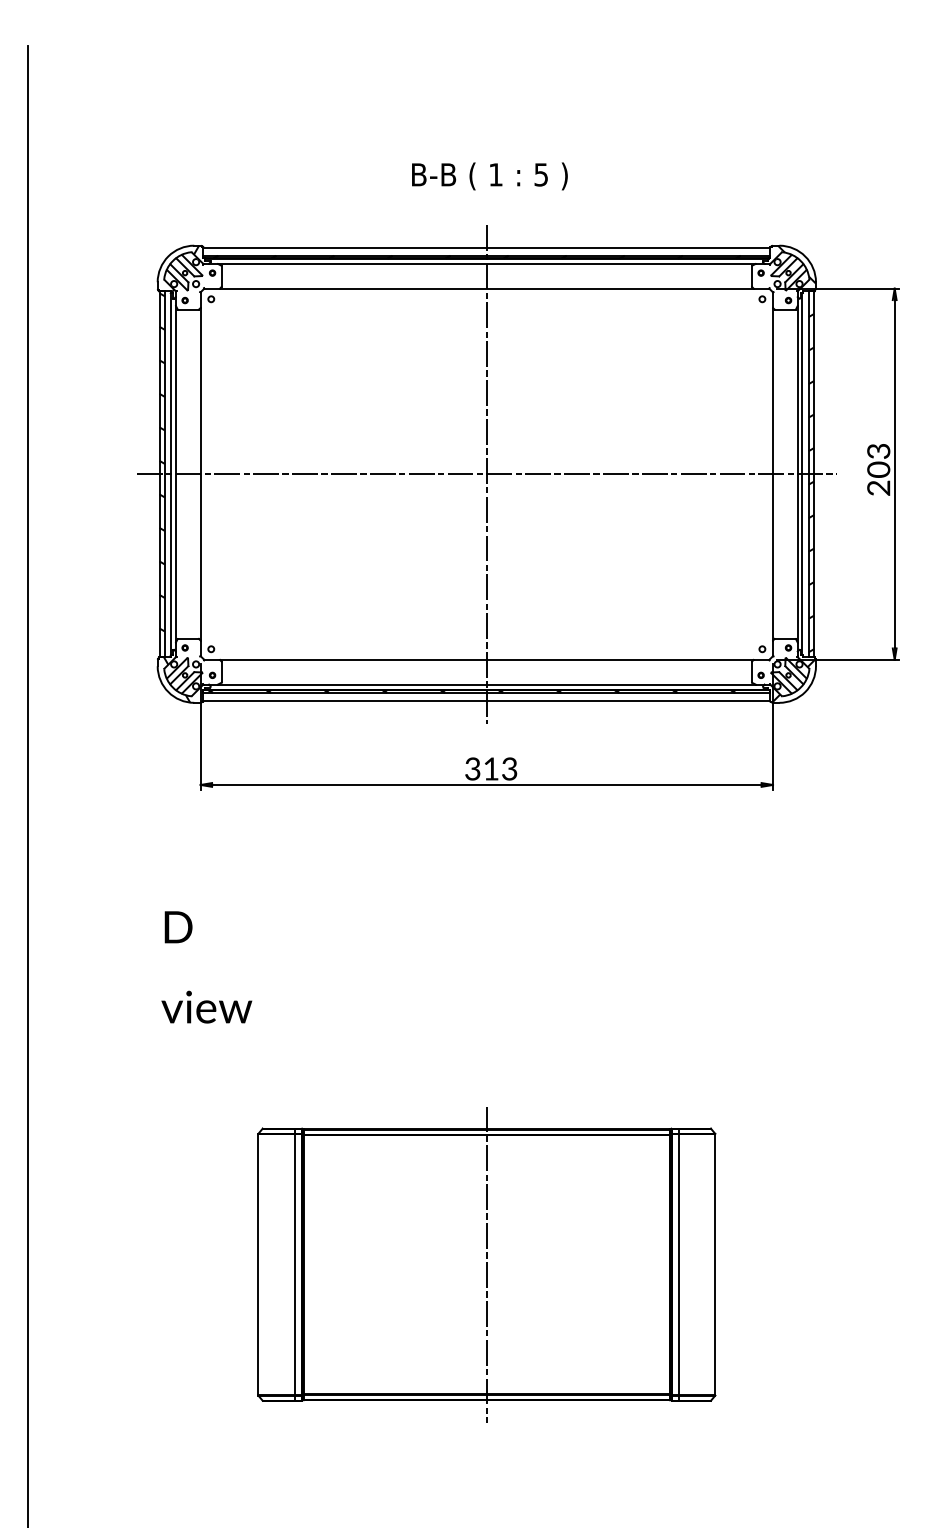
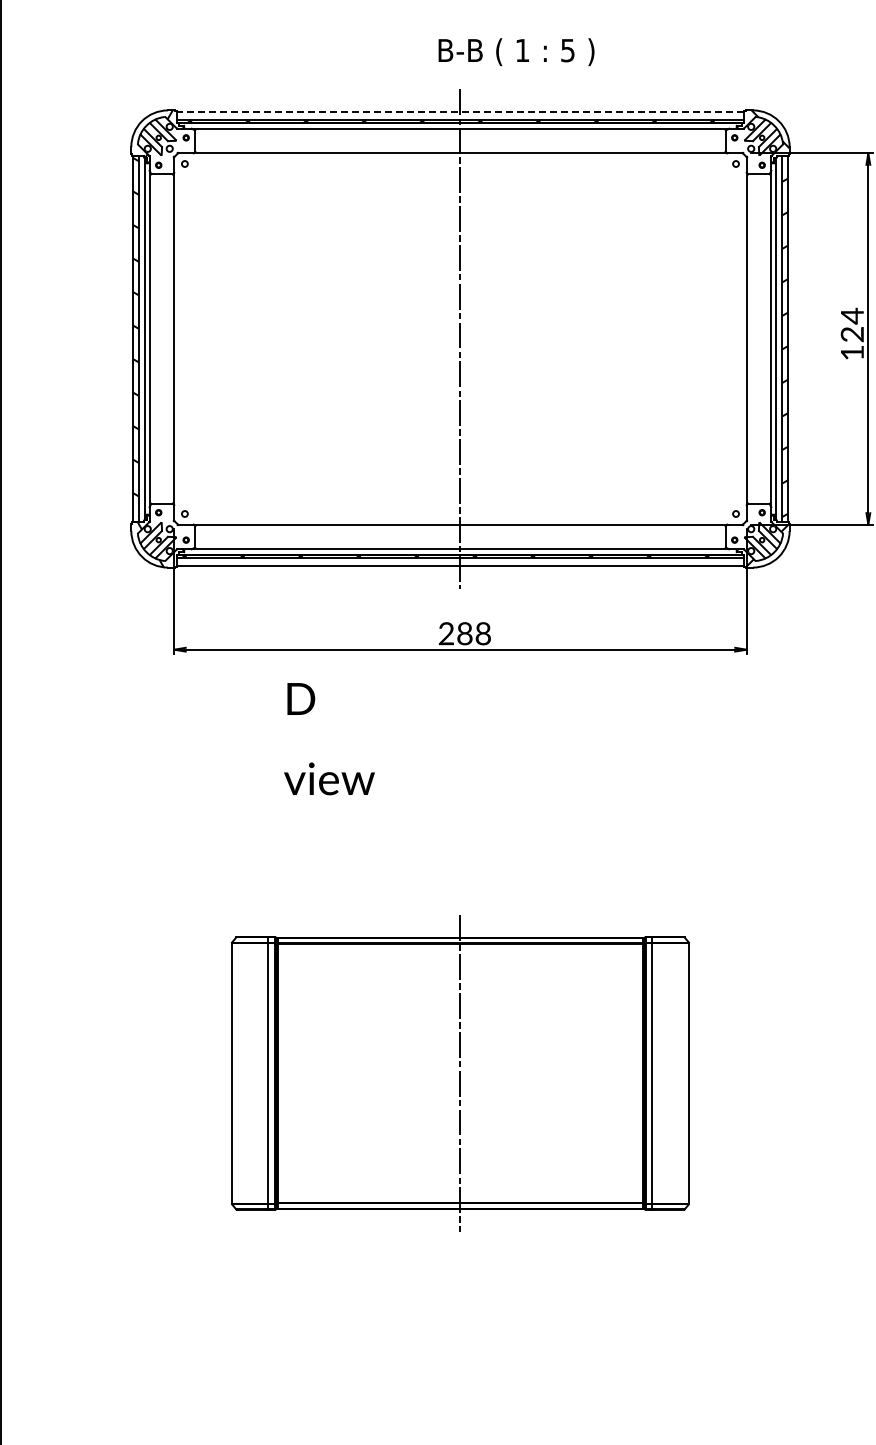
text: (489, 176) -> (516, 52), moved
line: (486, 247) -> (460, 112), solid -> dashed
text: (878, 469) -> (852, 334), 203 -> 124
line: (486, 474) -> (460, 339), removed
text: (491, 768) -> (465, 633), 313 -> 288
text: (206, 967) -> (329, 739), moved
part: (486, 1264) -> (460, 1073), moved

